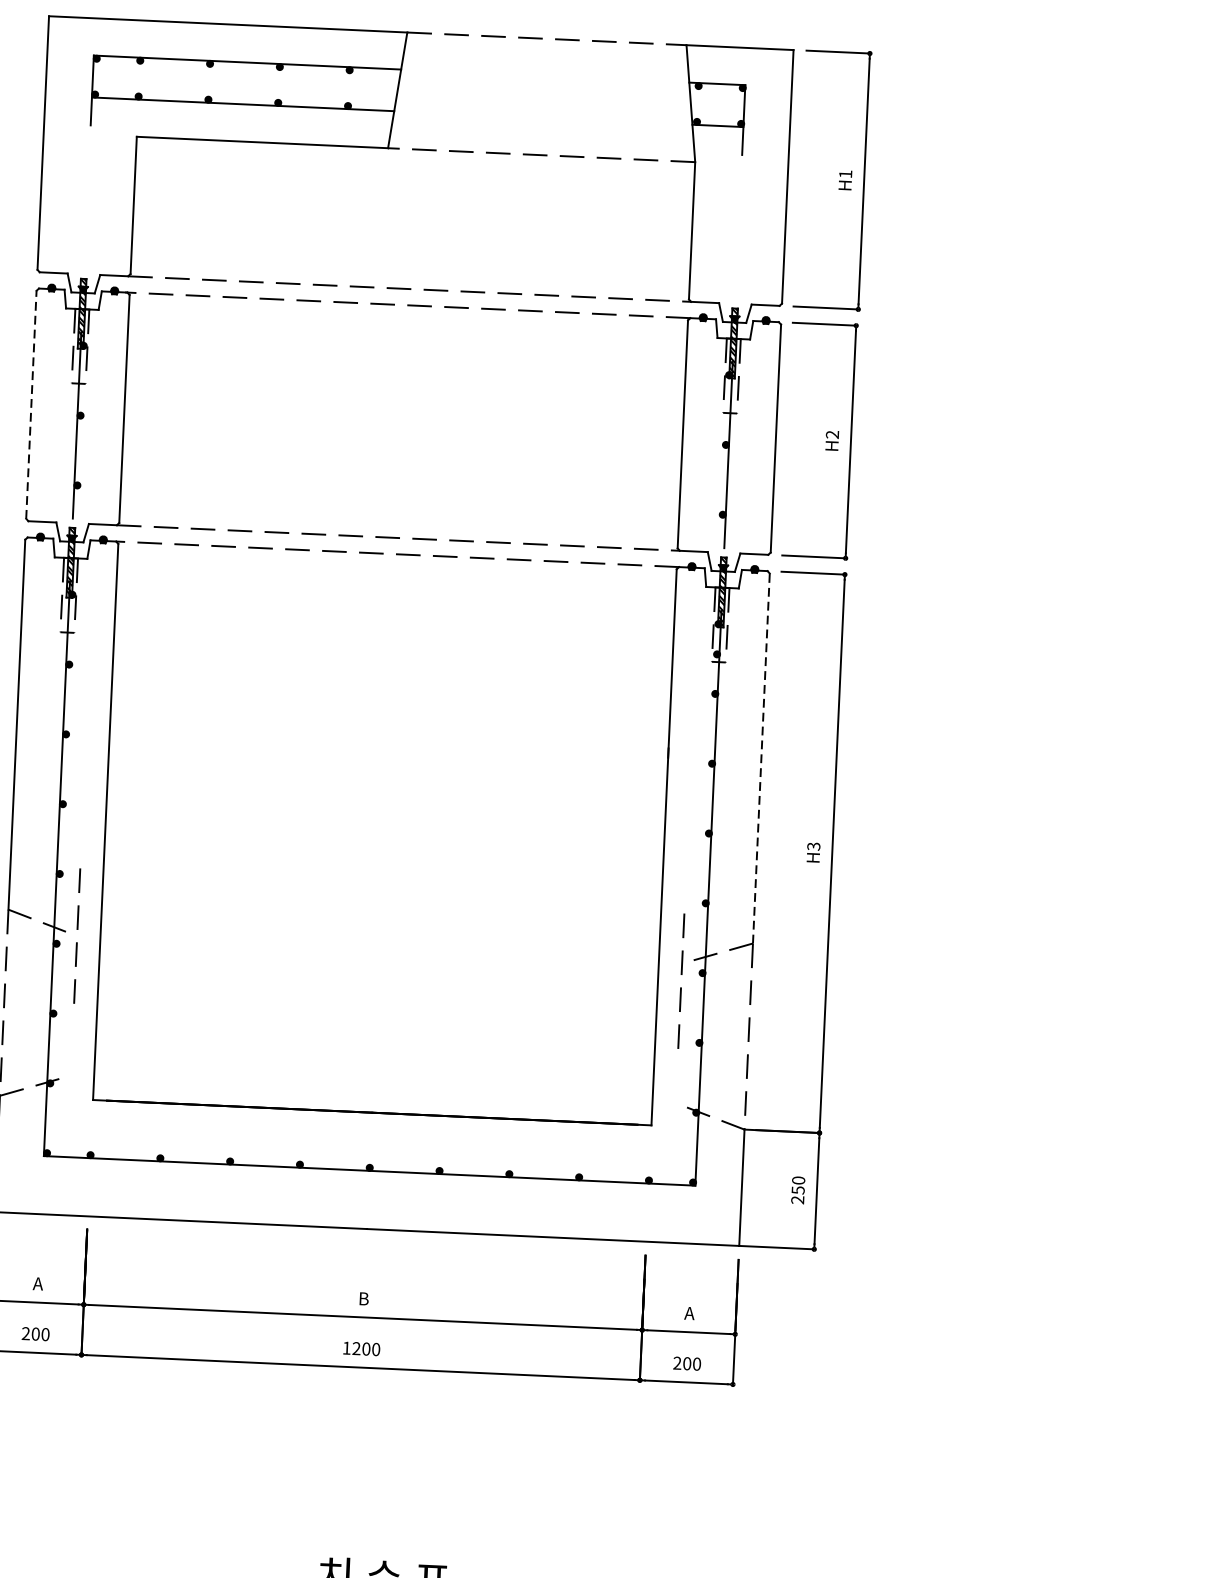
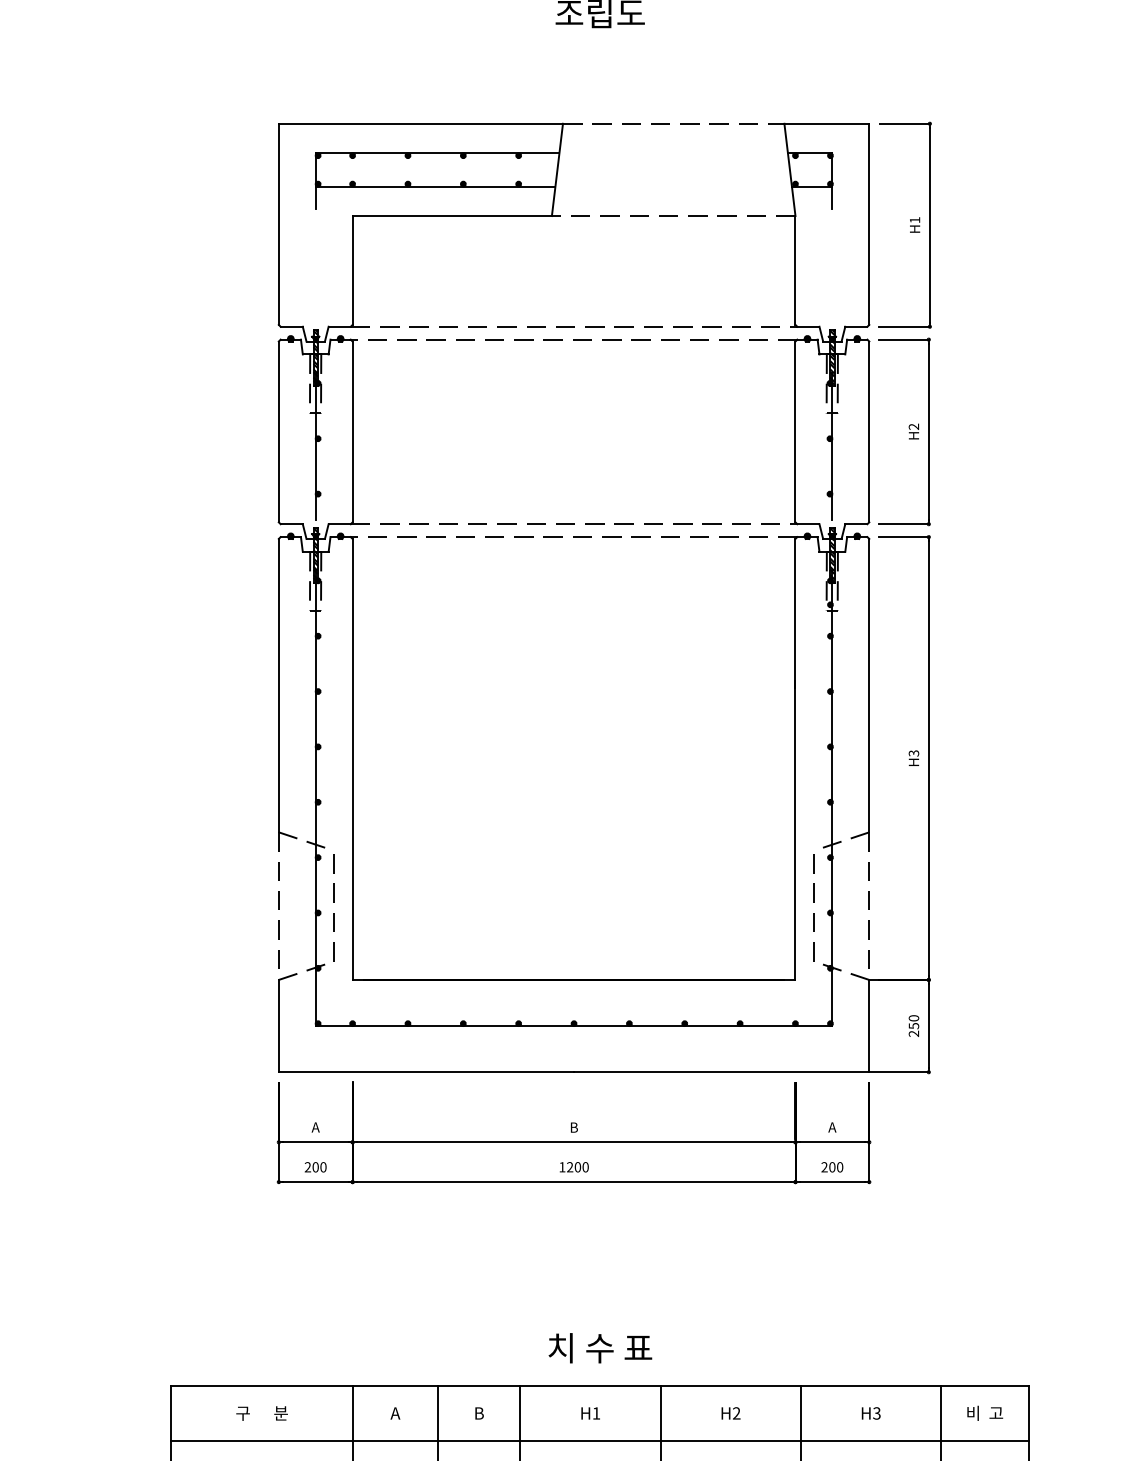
line: (31, 404) -> (278, 431), dashed -> solid
line: (761, 758) -> (869, 685), dashed -> solid
line: (76, 929) -> (333, 902), moved
line: (681, 974) -> (813, 902), moved

